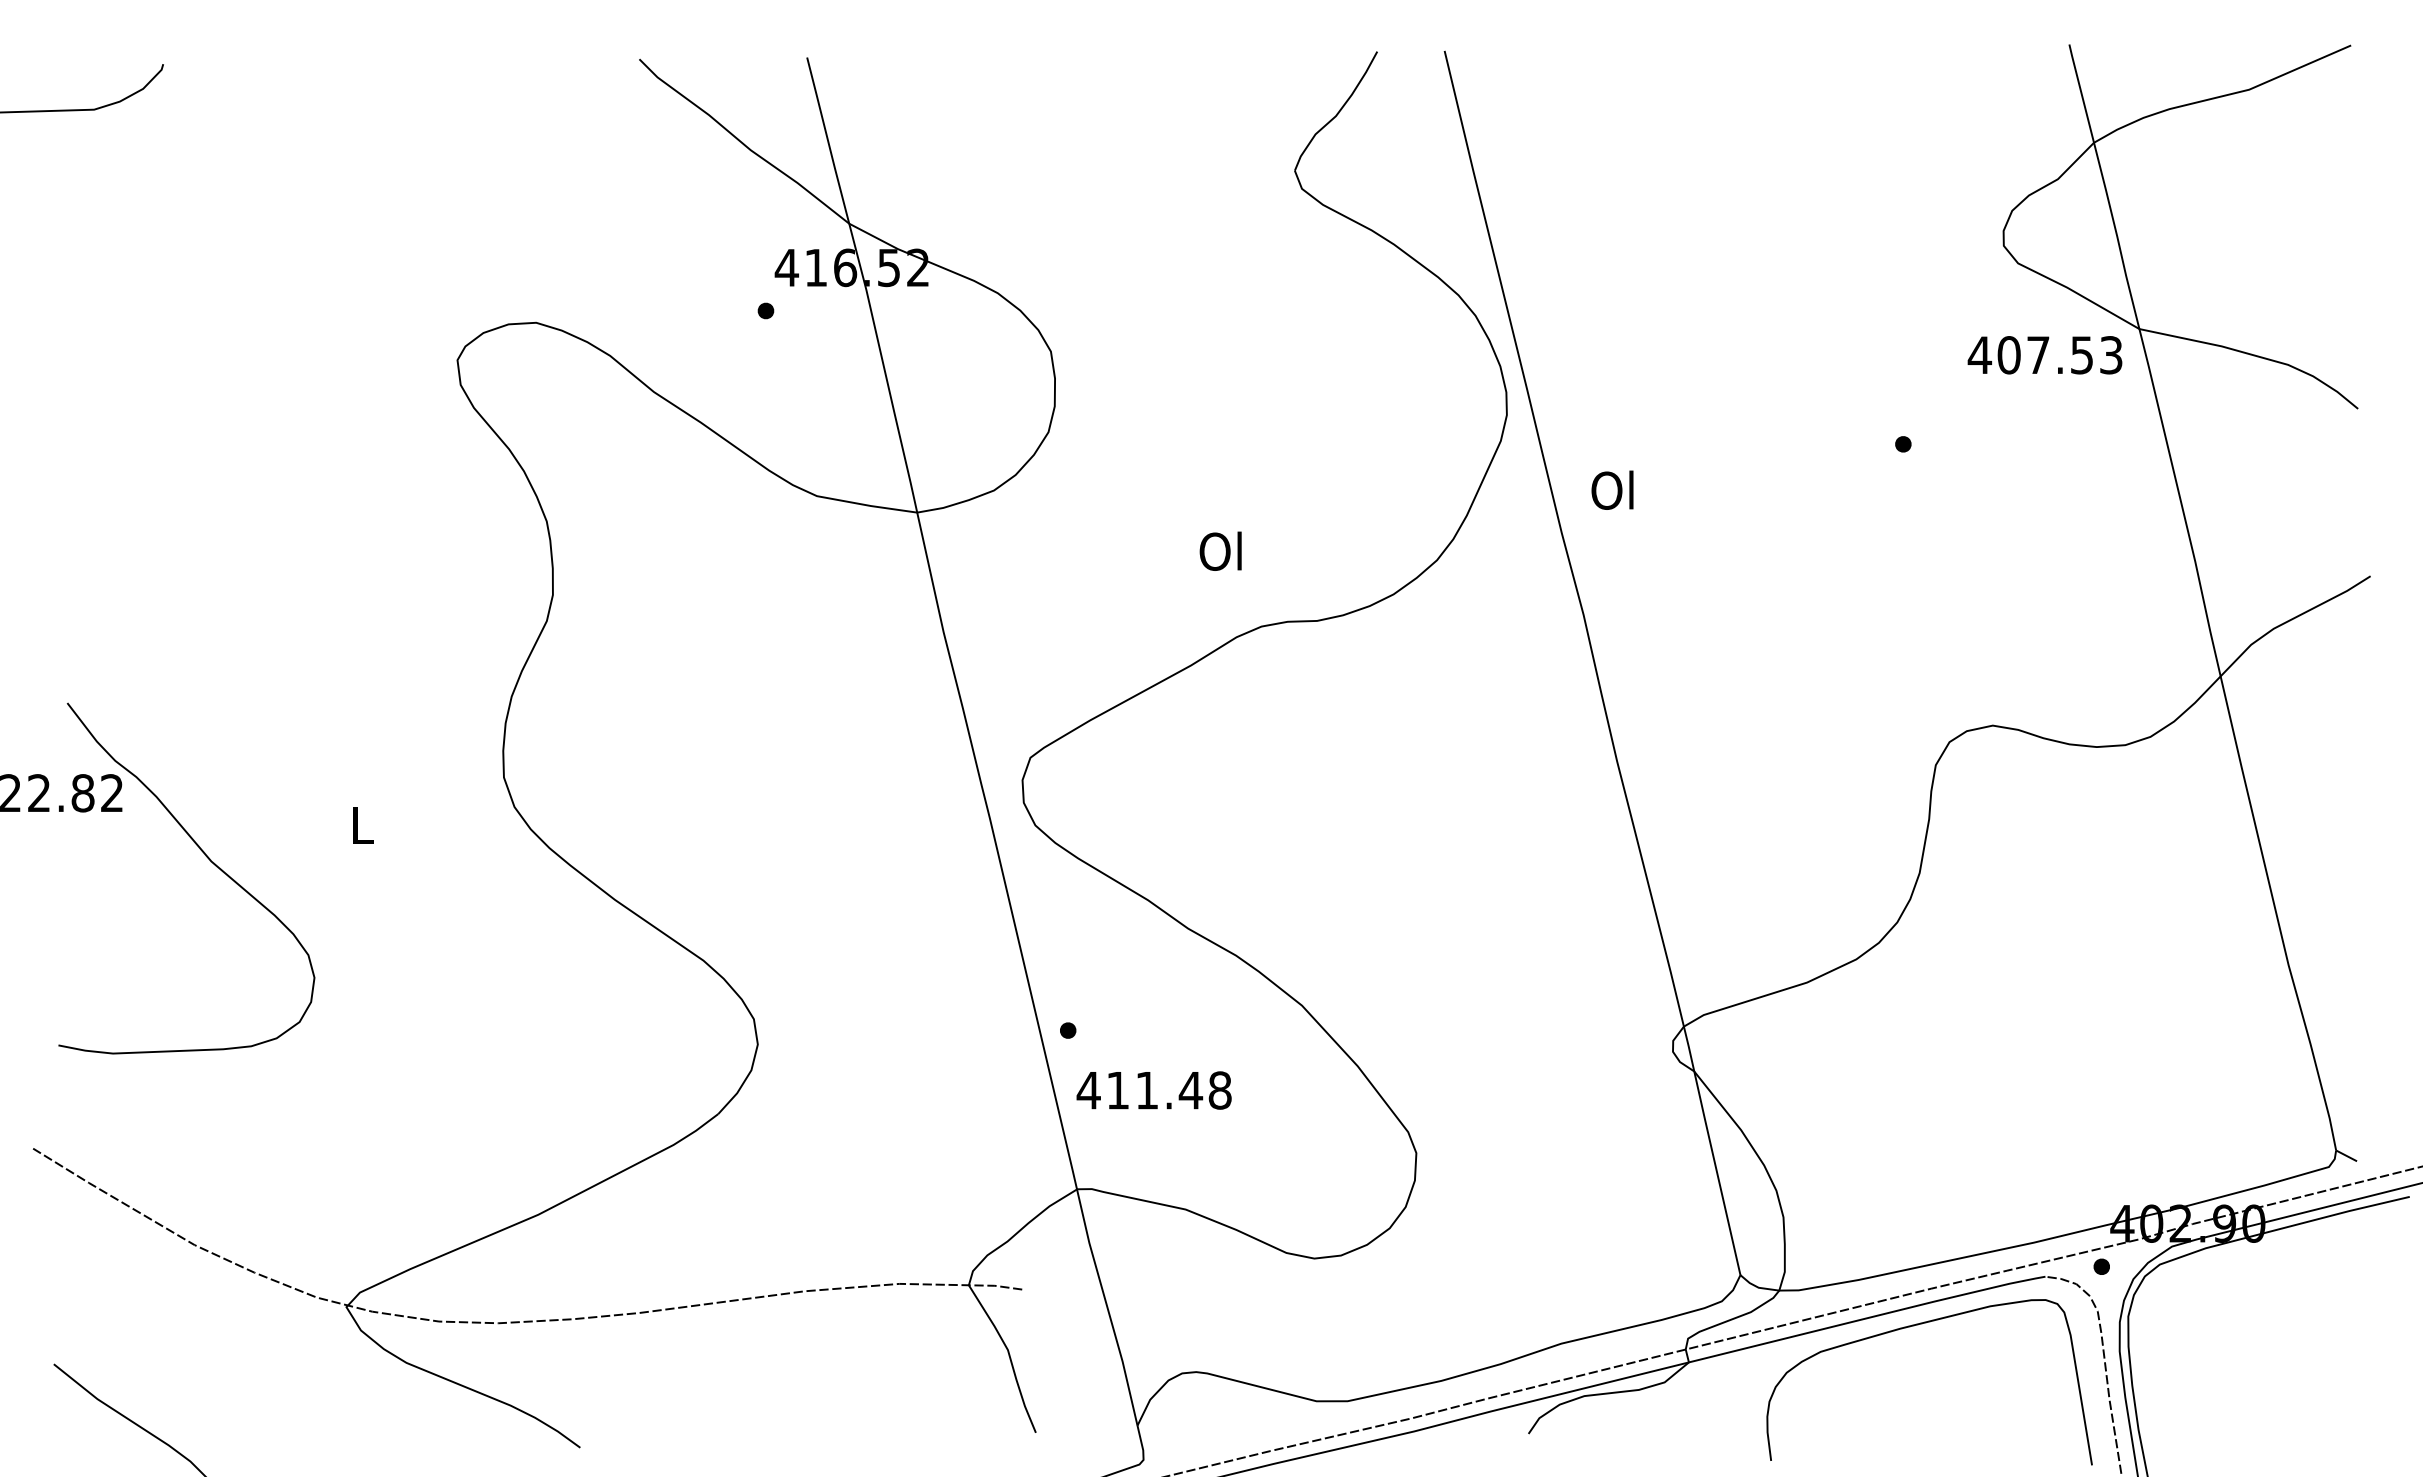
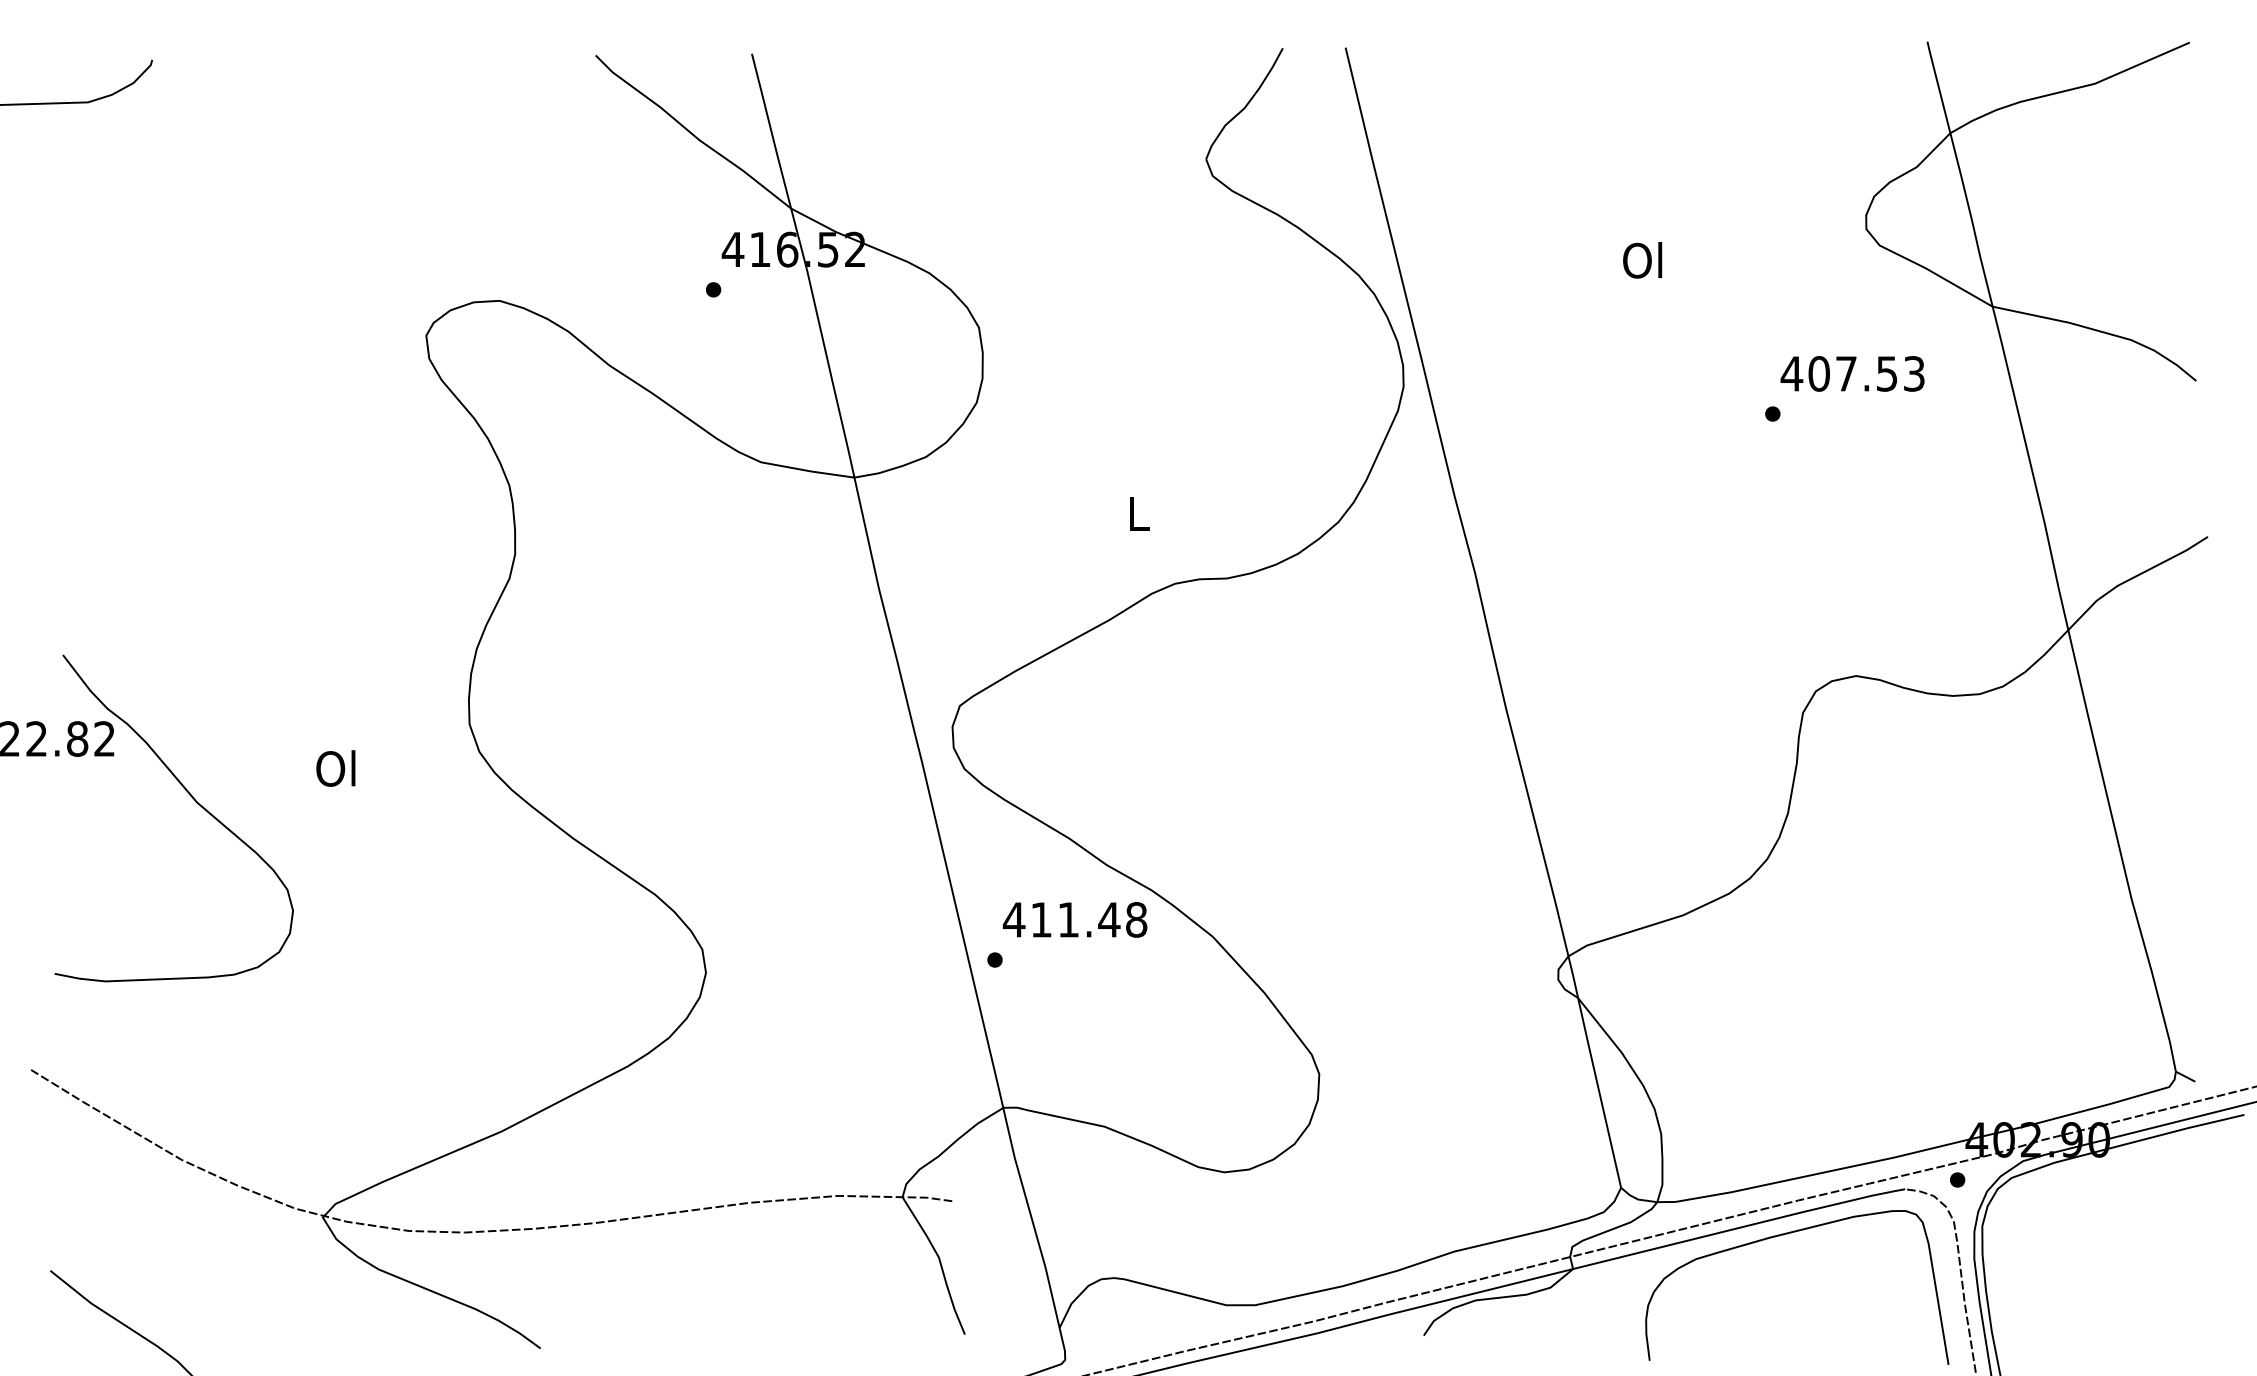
text: (2044, 355) -> (1852, 374), moved
text: (1612, 489) -> (1642, 259), moved
text: (1220, 550) -> (1136, 512), Ol -> L
text: (360, 824) -> (335, 768), L -> Ol
text: (1153, 1090) -> (1074, 919), moved

